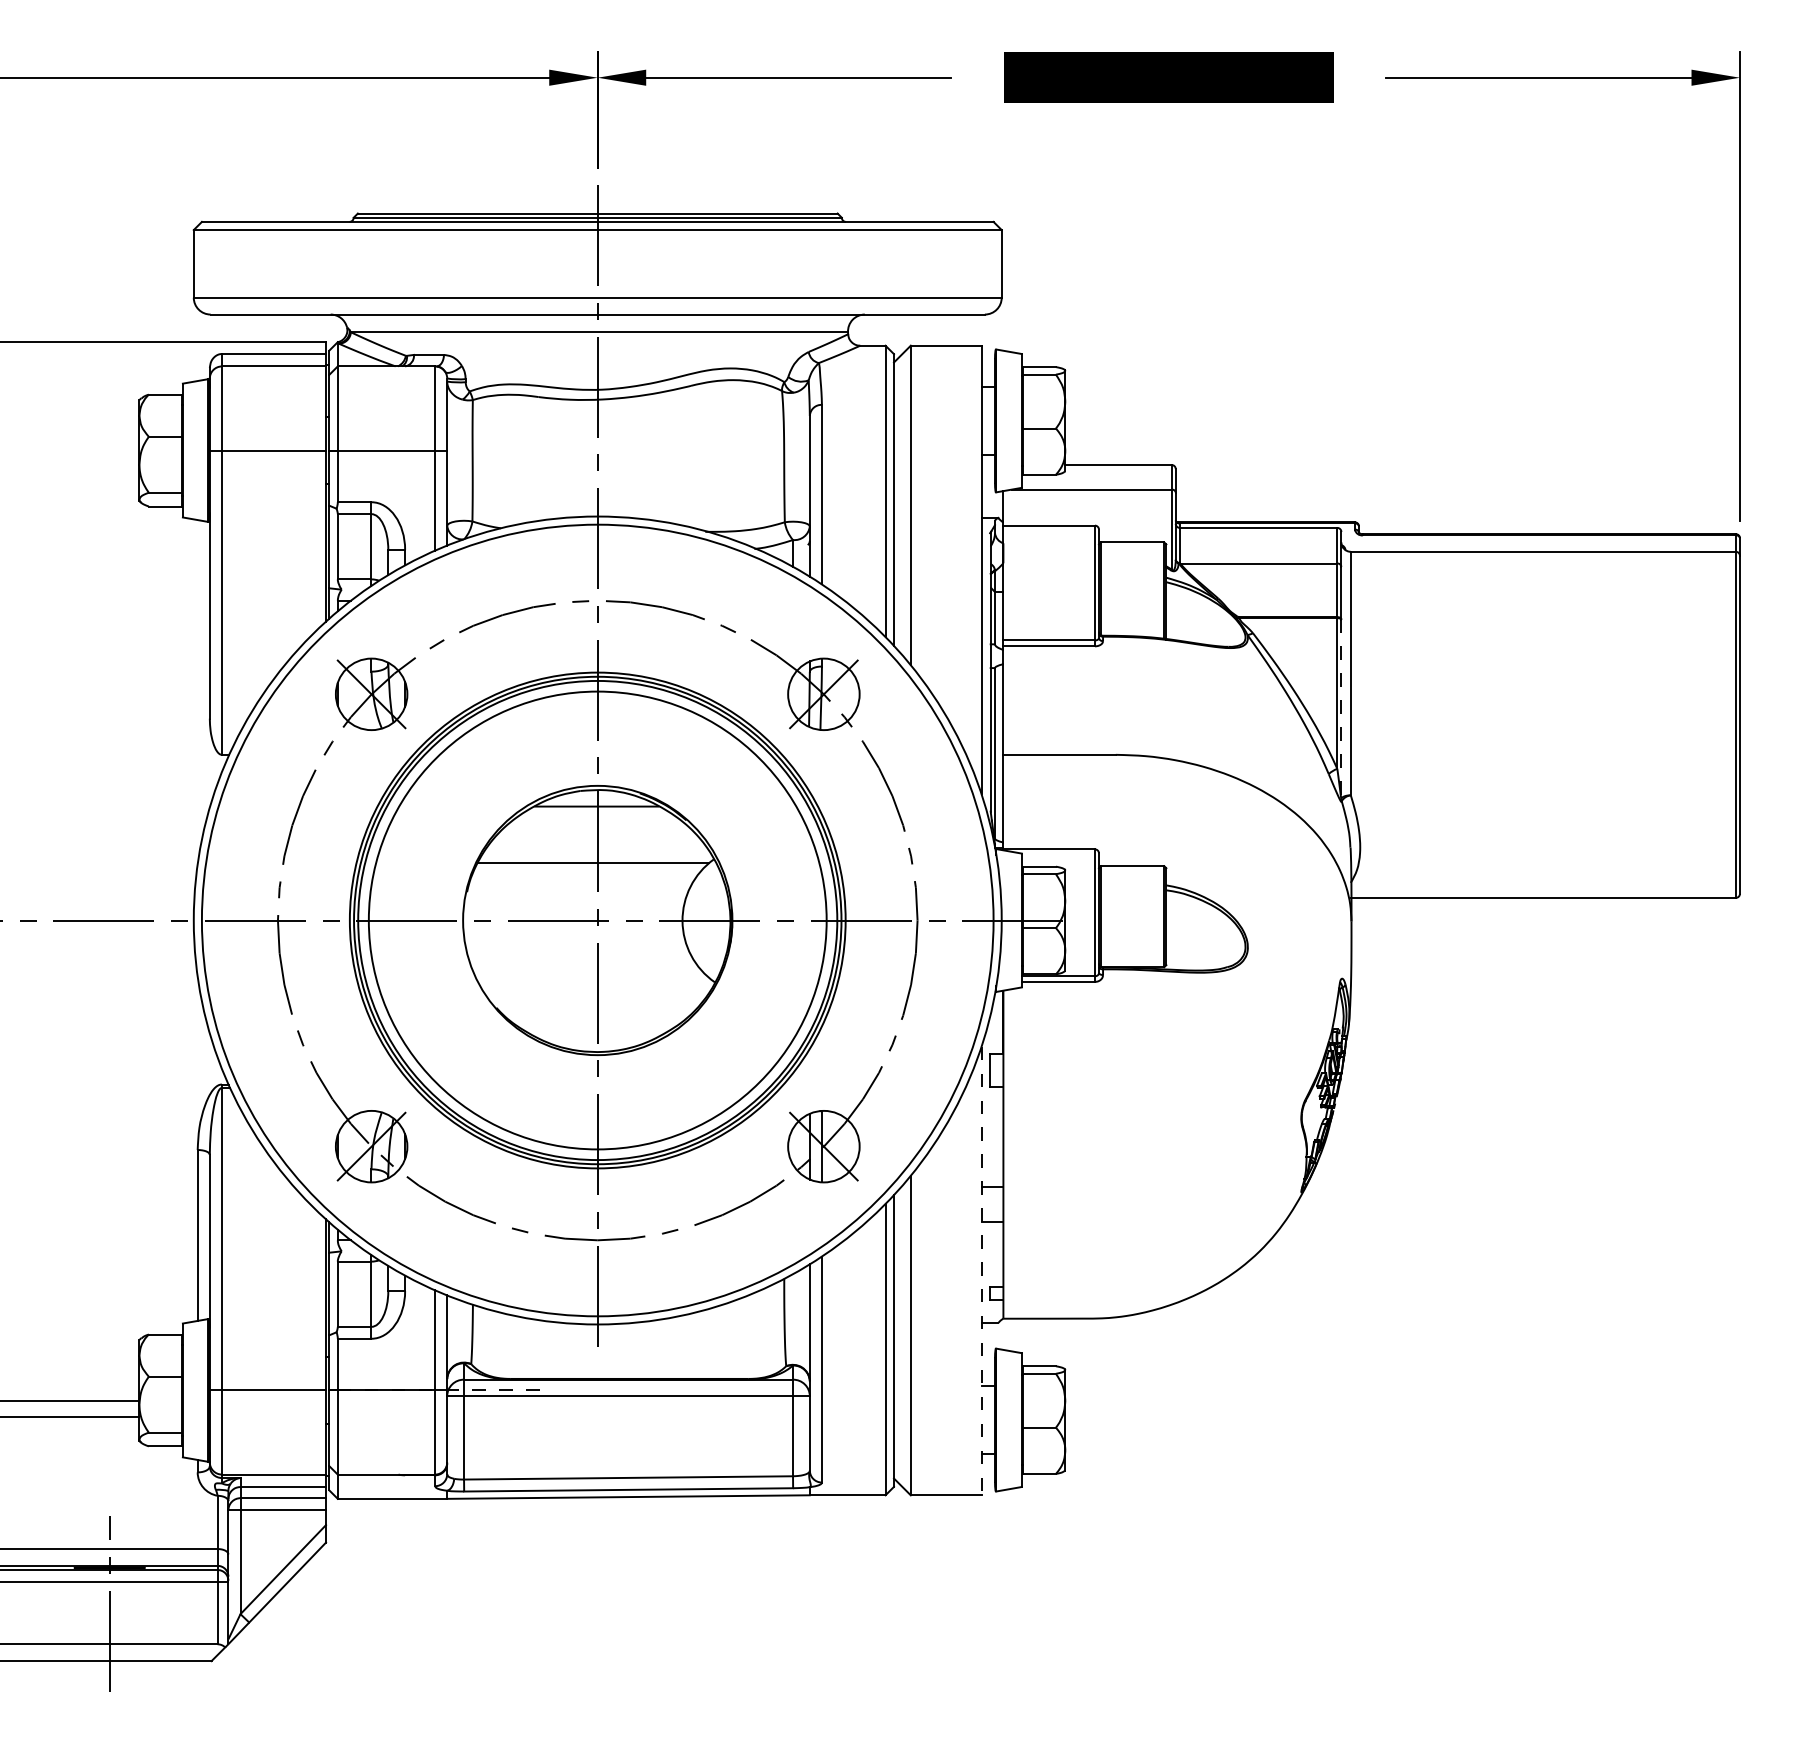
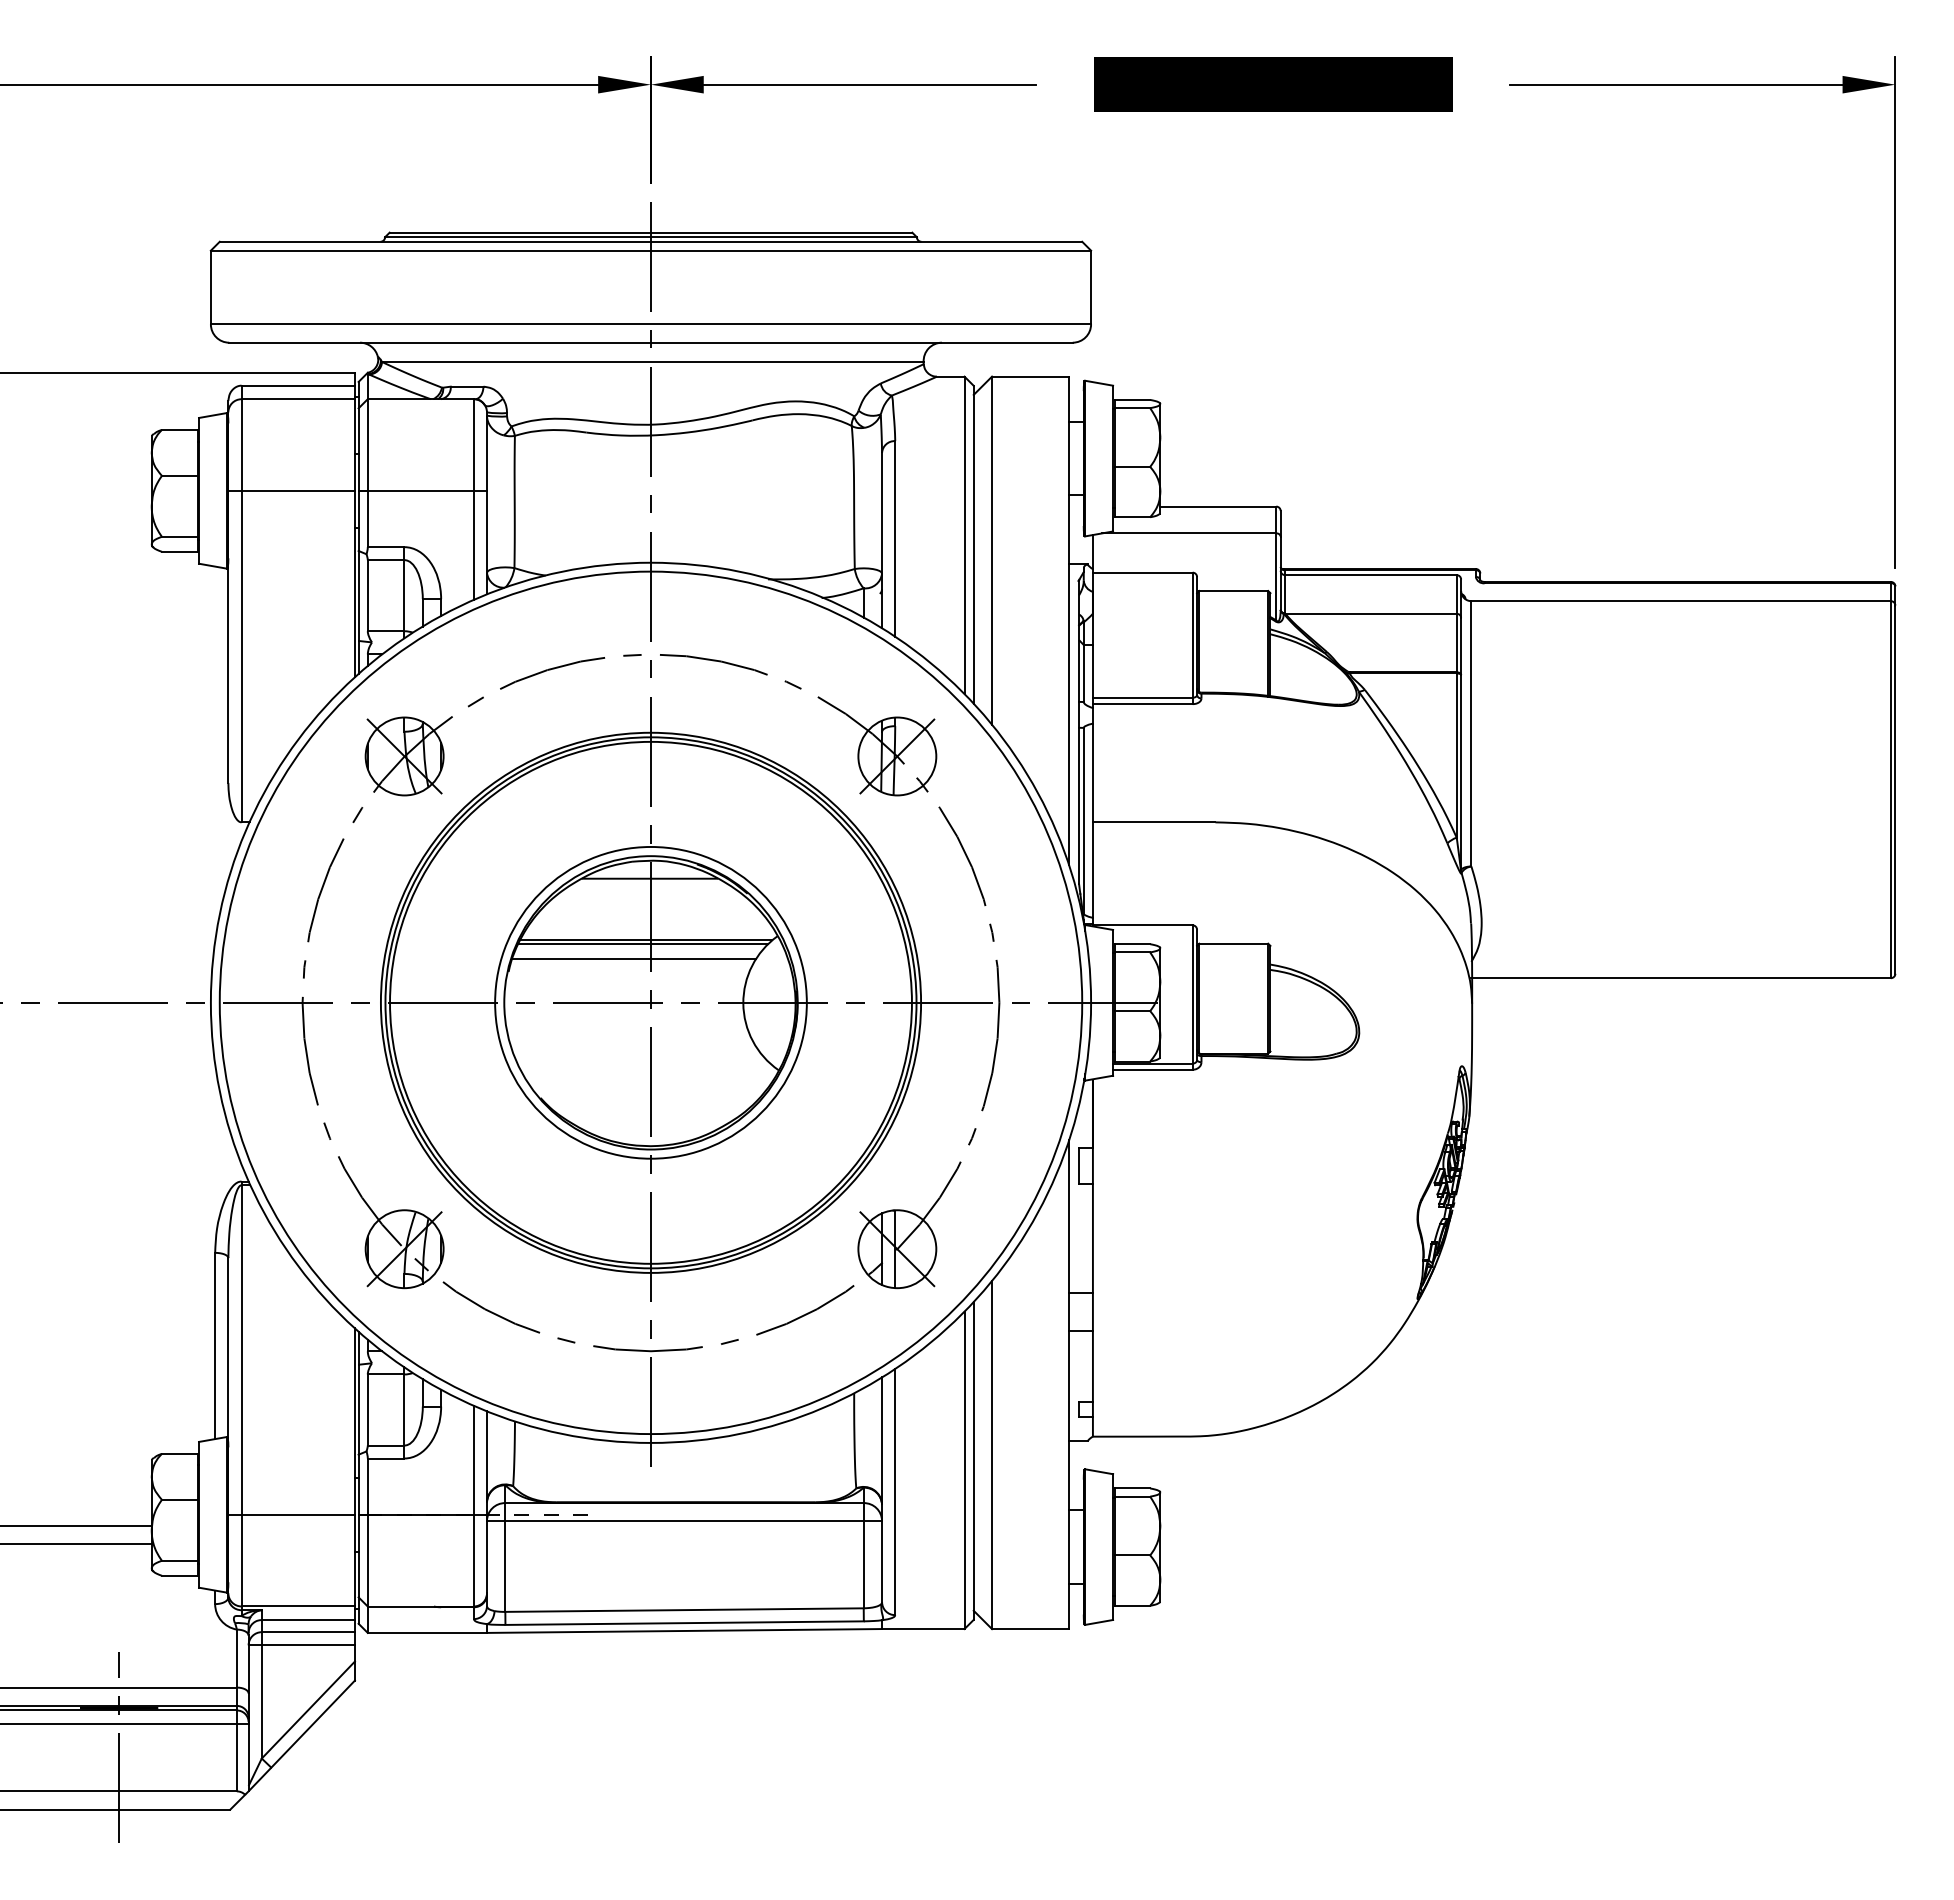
line: (1341, 709) -> (1461, 772), dashed -> solid
line: (590, 866) -> (643, 944), added
line: (581, 880) -> (633, 959), added
circle: (597, 920) -> (650, 1002), size x0.62
line: (981, 1271) -> (1069, 1385), dashed -> solid

